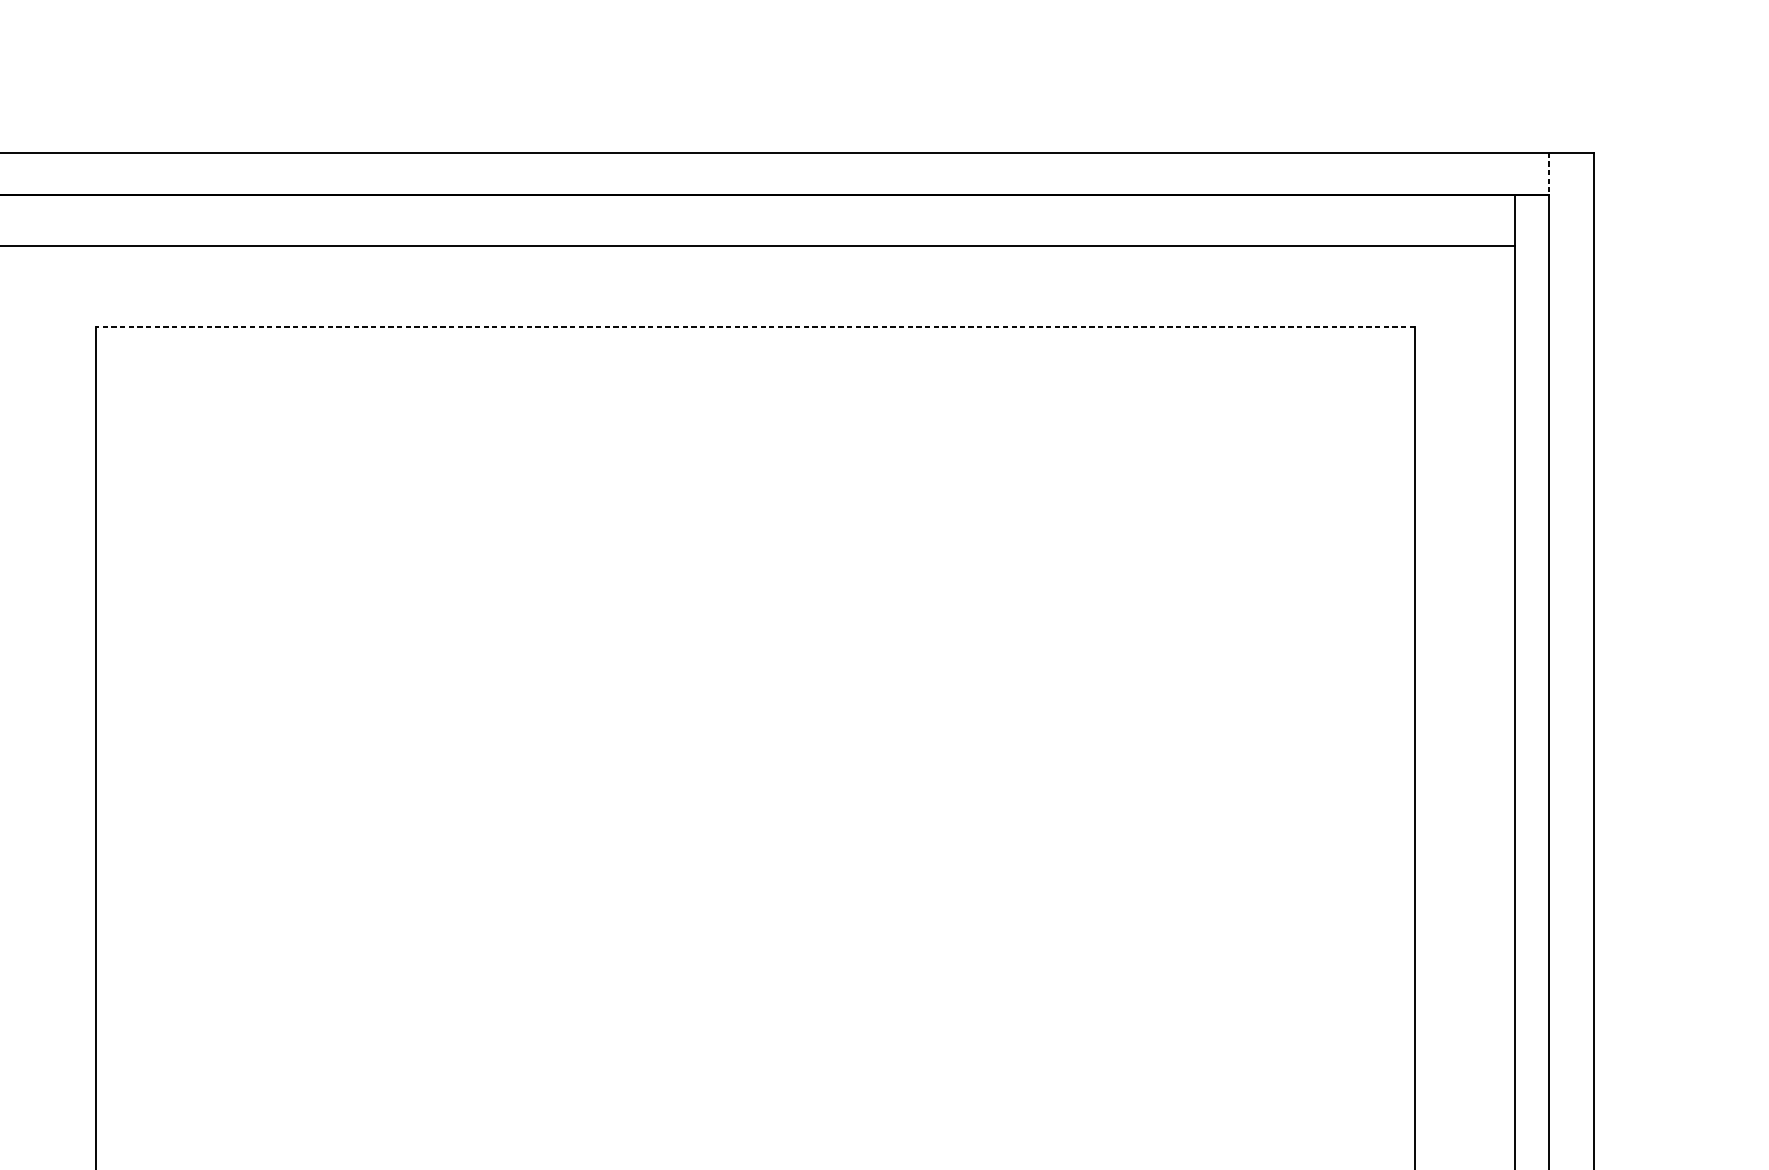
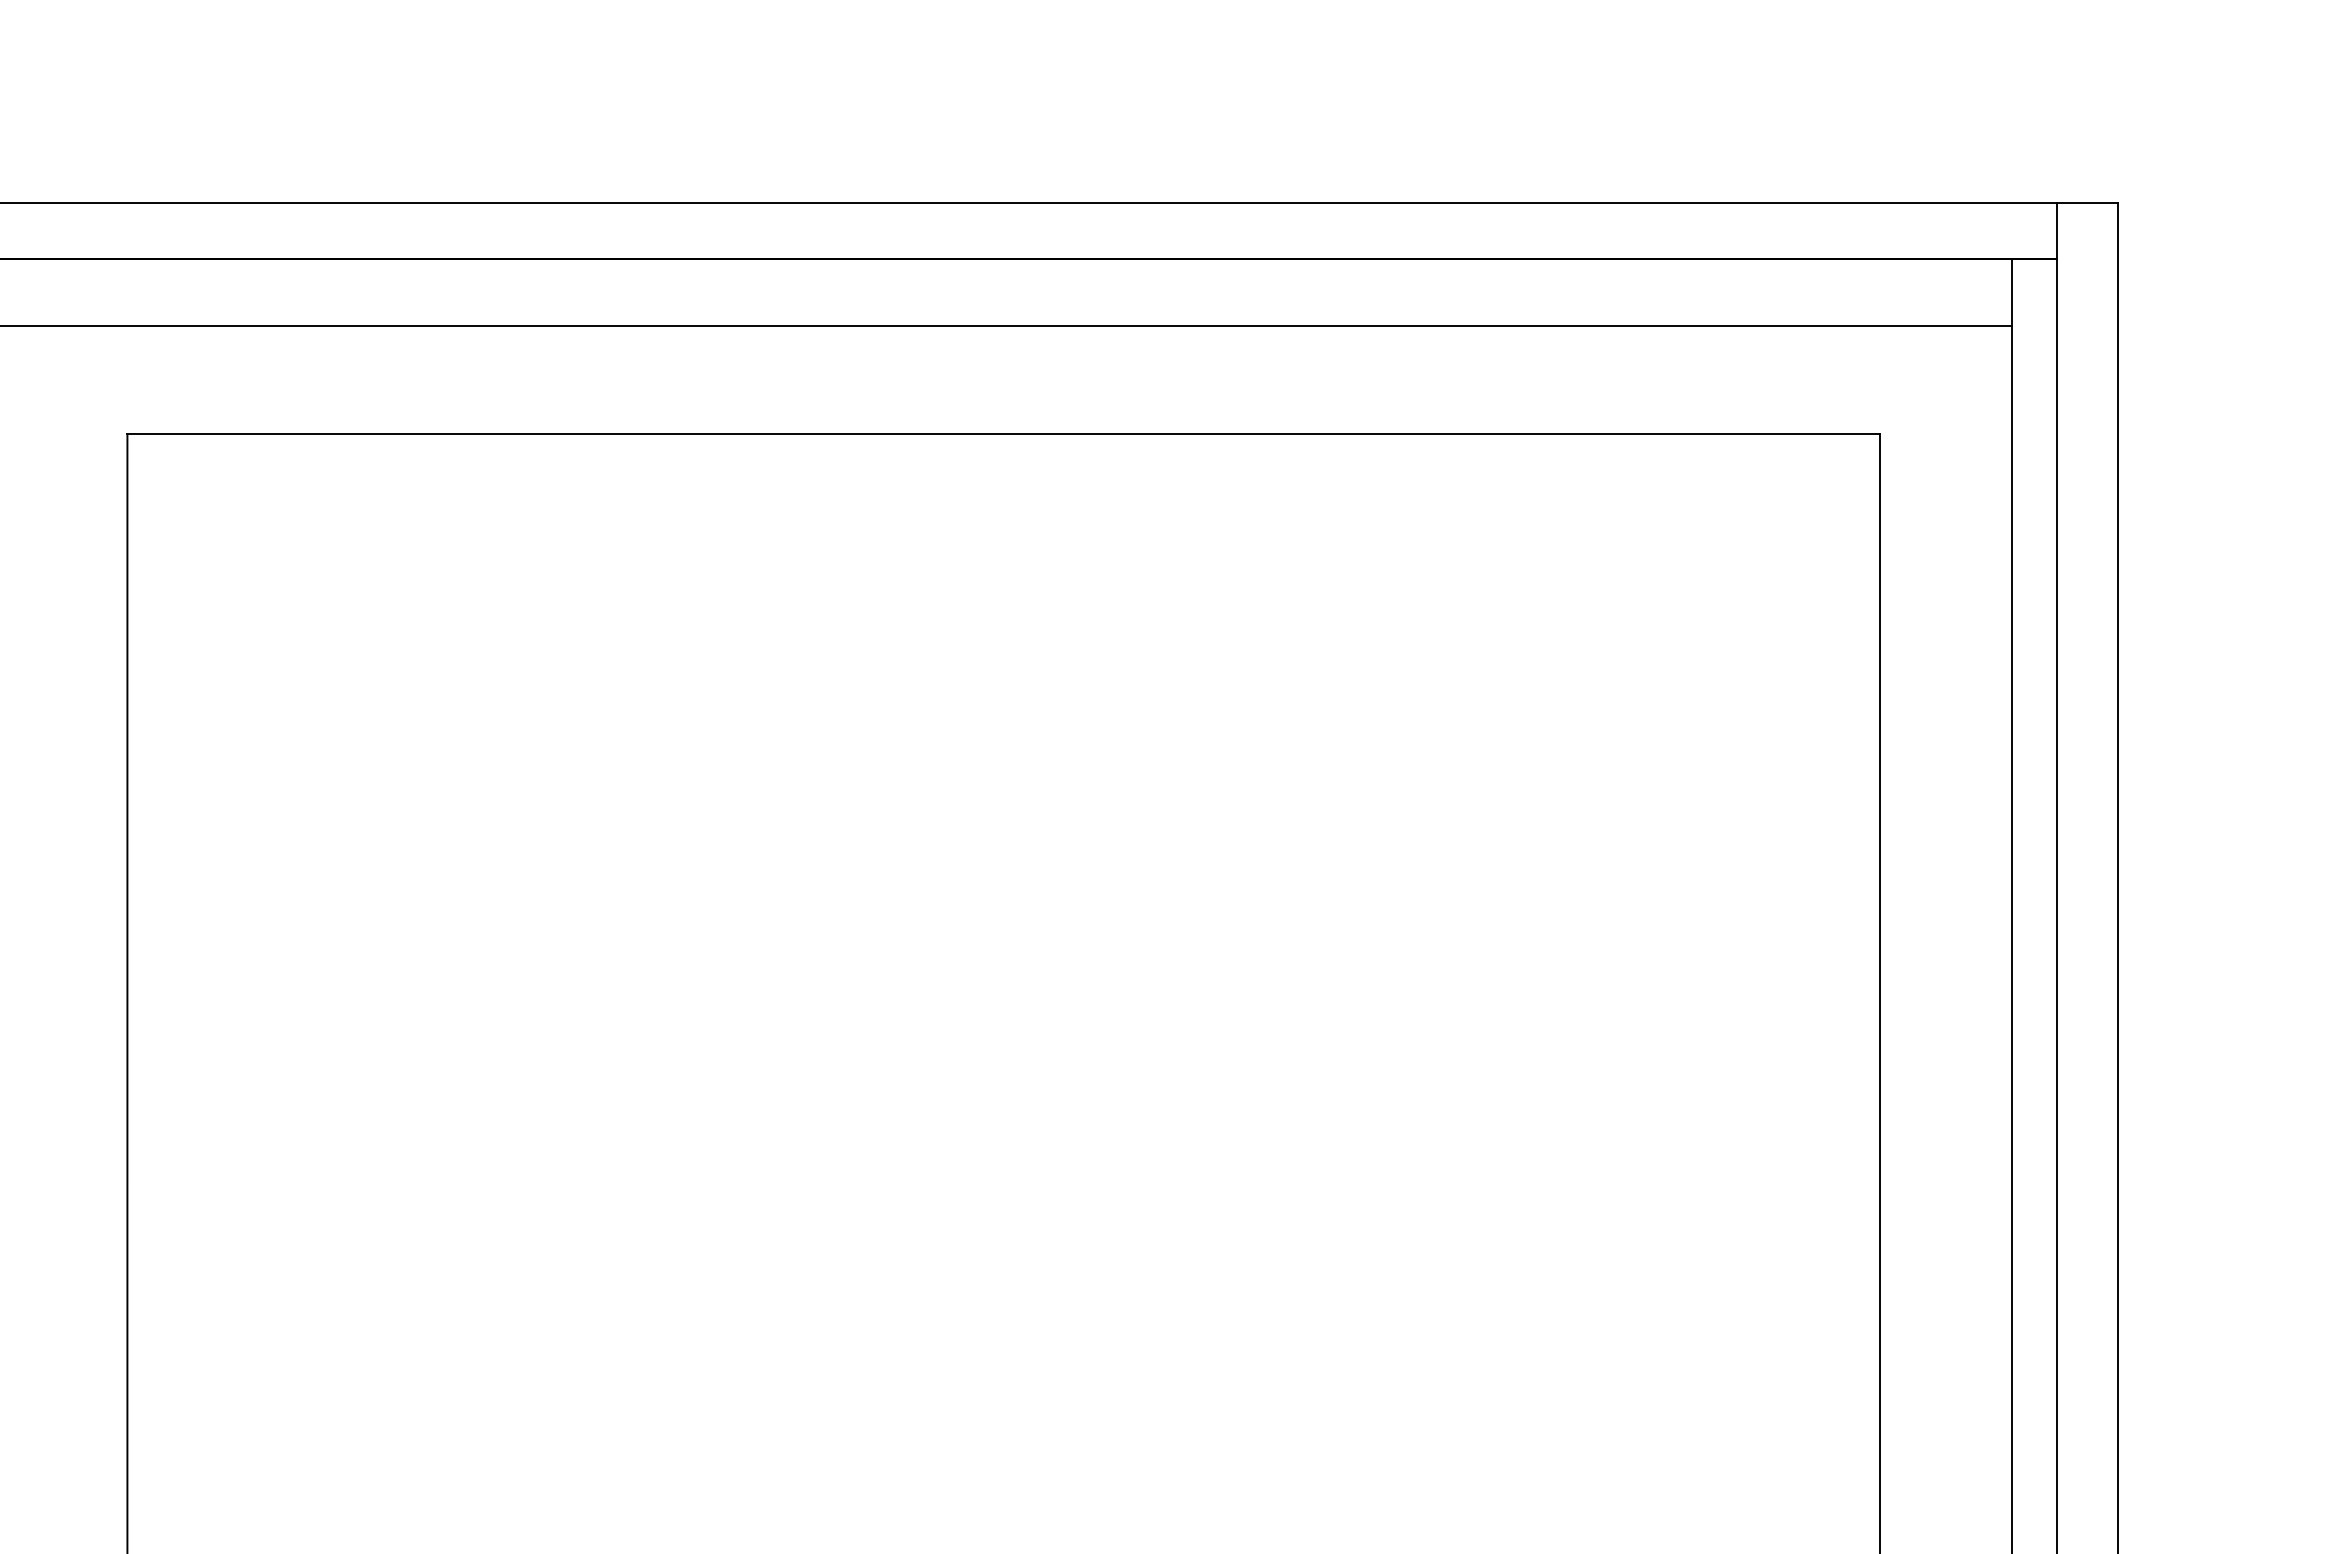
line: (1548, 174) -> (2057, 231), dashed -> solid
line: (755, 327) -> (1003, 434), dashed -> solid

